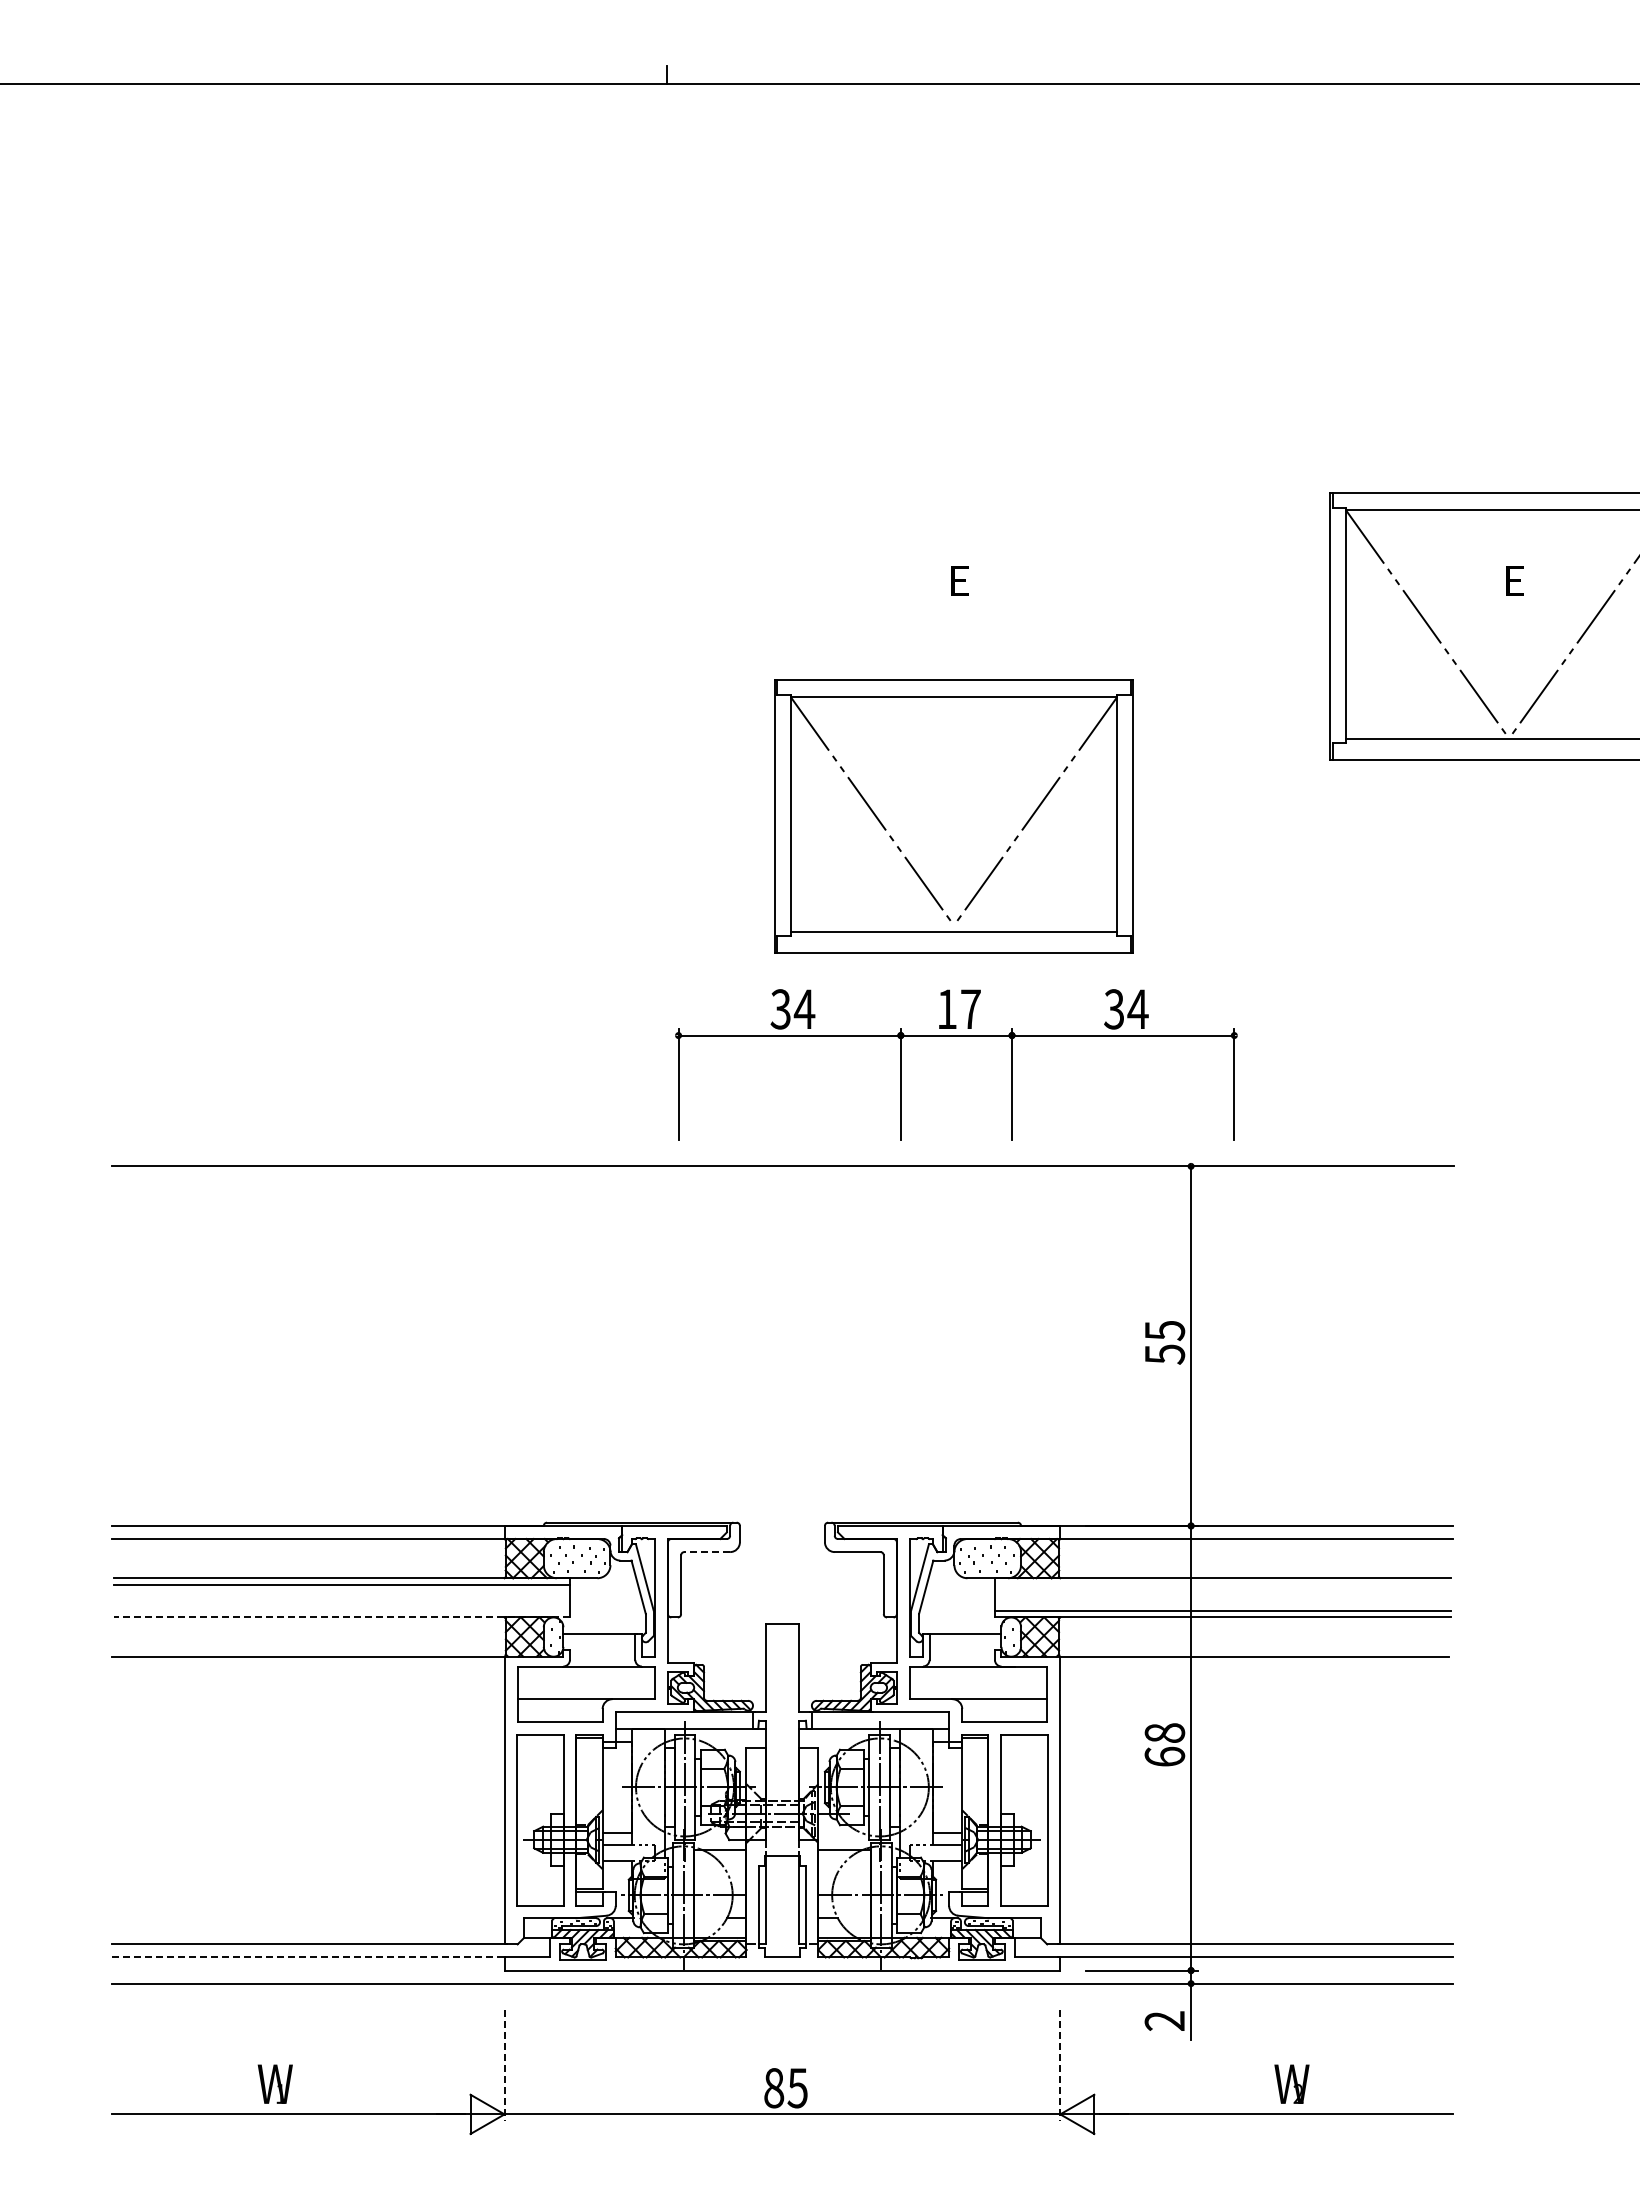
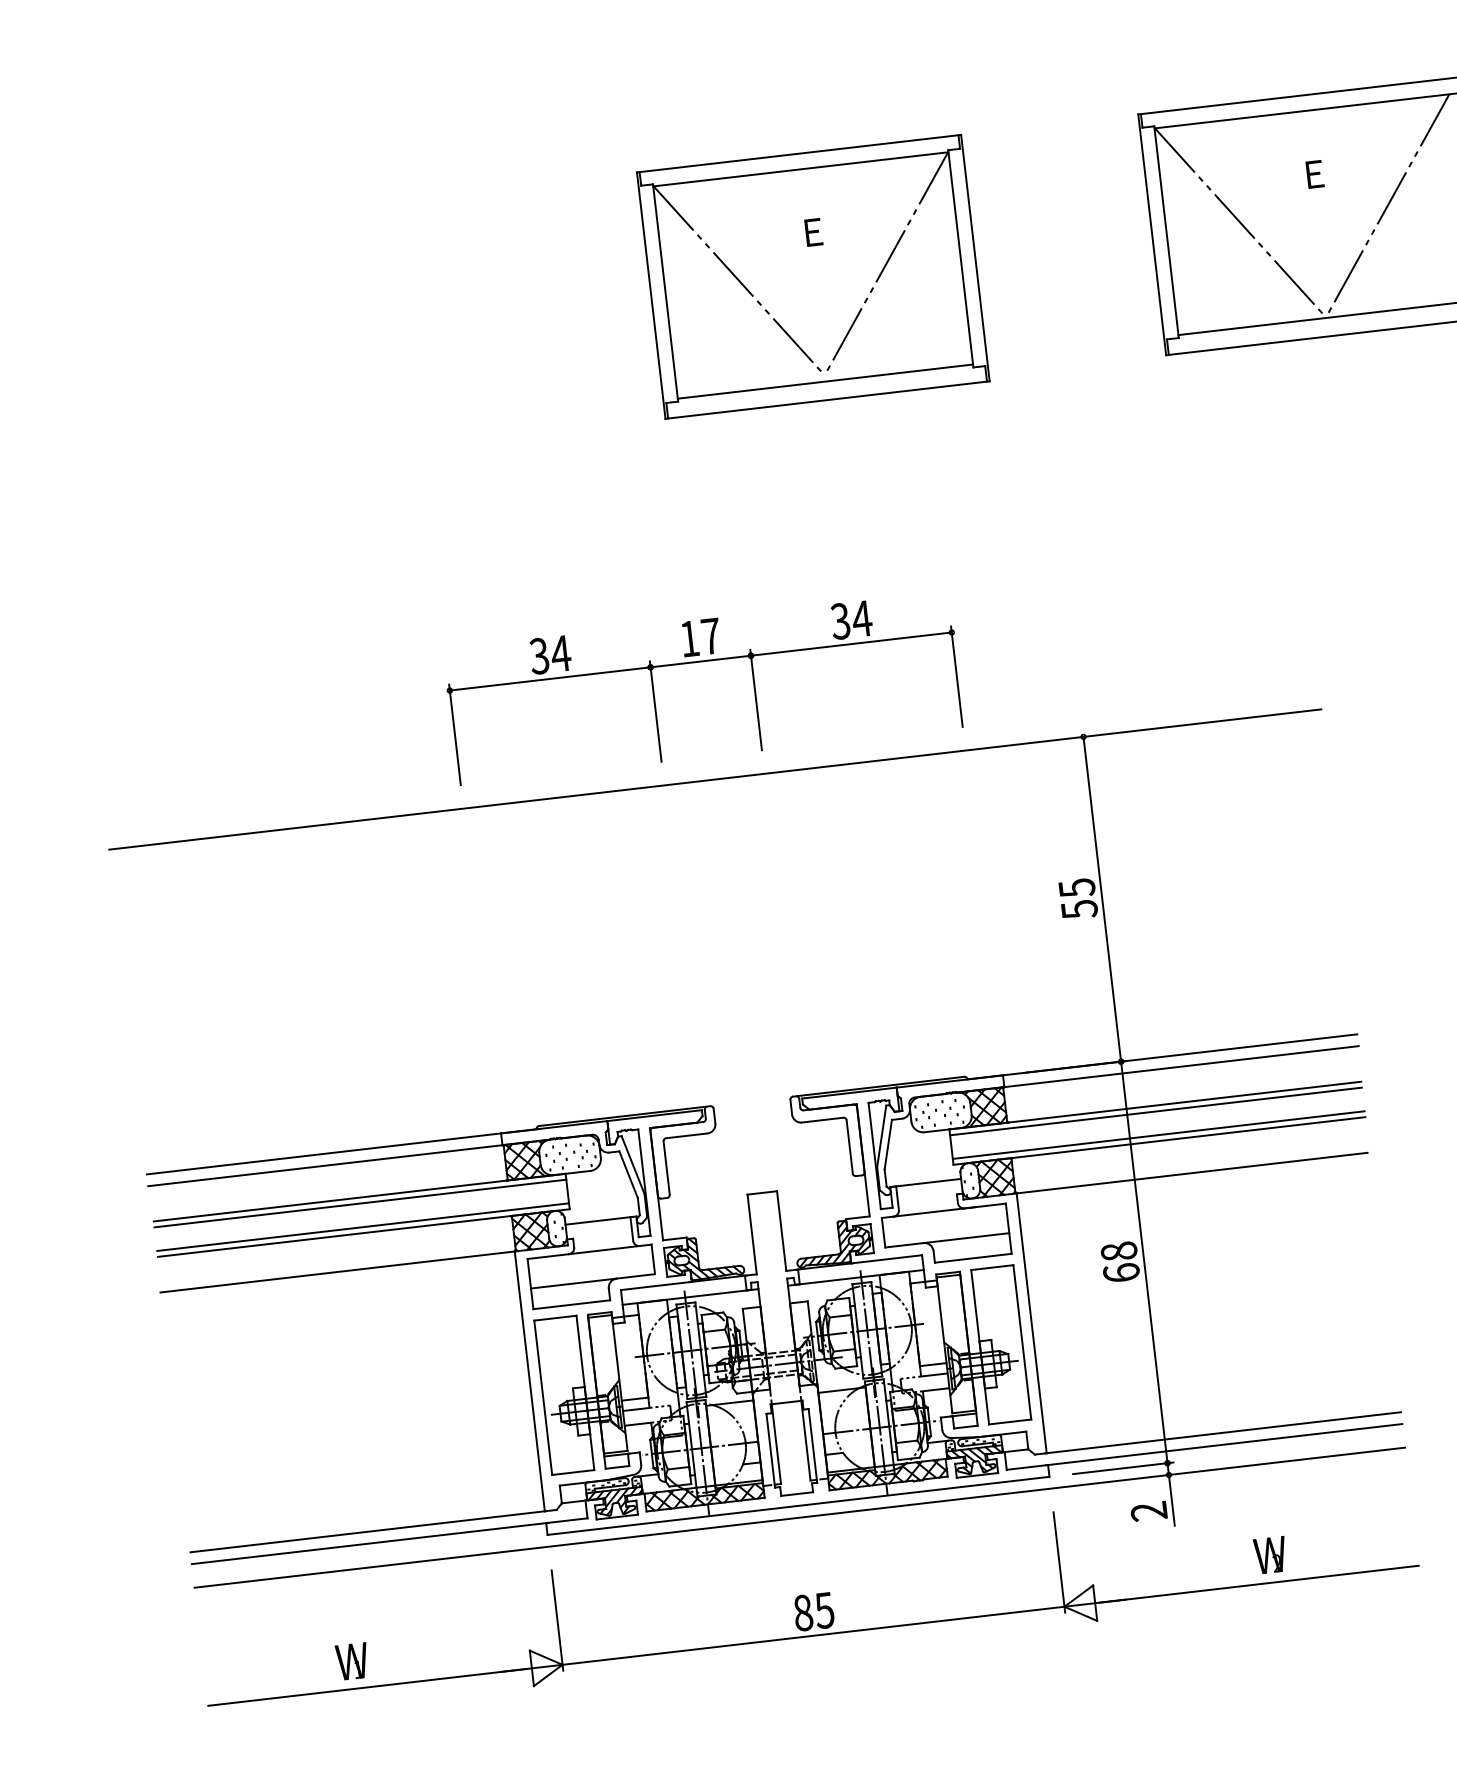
part: (953, 816) -> (812, 276), moved
part: (956, 1036) -> (700, 662), moved
line: (707, 1552) -> (687, 1136), dashed -> solid
line: (1222, 1584) -> (1155, 1111), added
line: (341, 1610) -> (362, 1226), added
line: (341, 1617) -> (363, 1233), dashed -> solid
line: (309, 1957) -> (370, 1543), dashed -> solid
line: (504, 2065) -> (557, 1620), dashed -> solid
line: (1060, 2065) -> (1059, 1562), dashed -> solid

